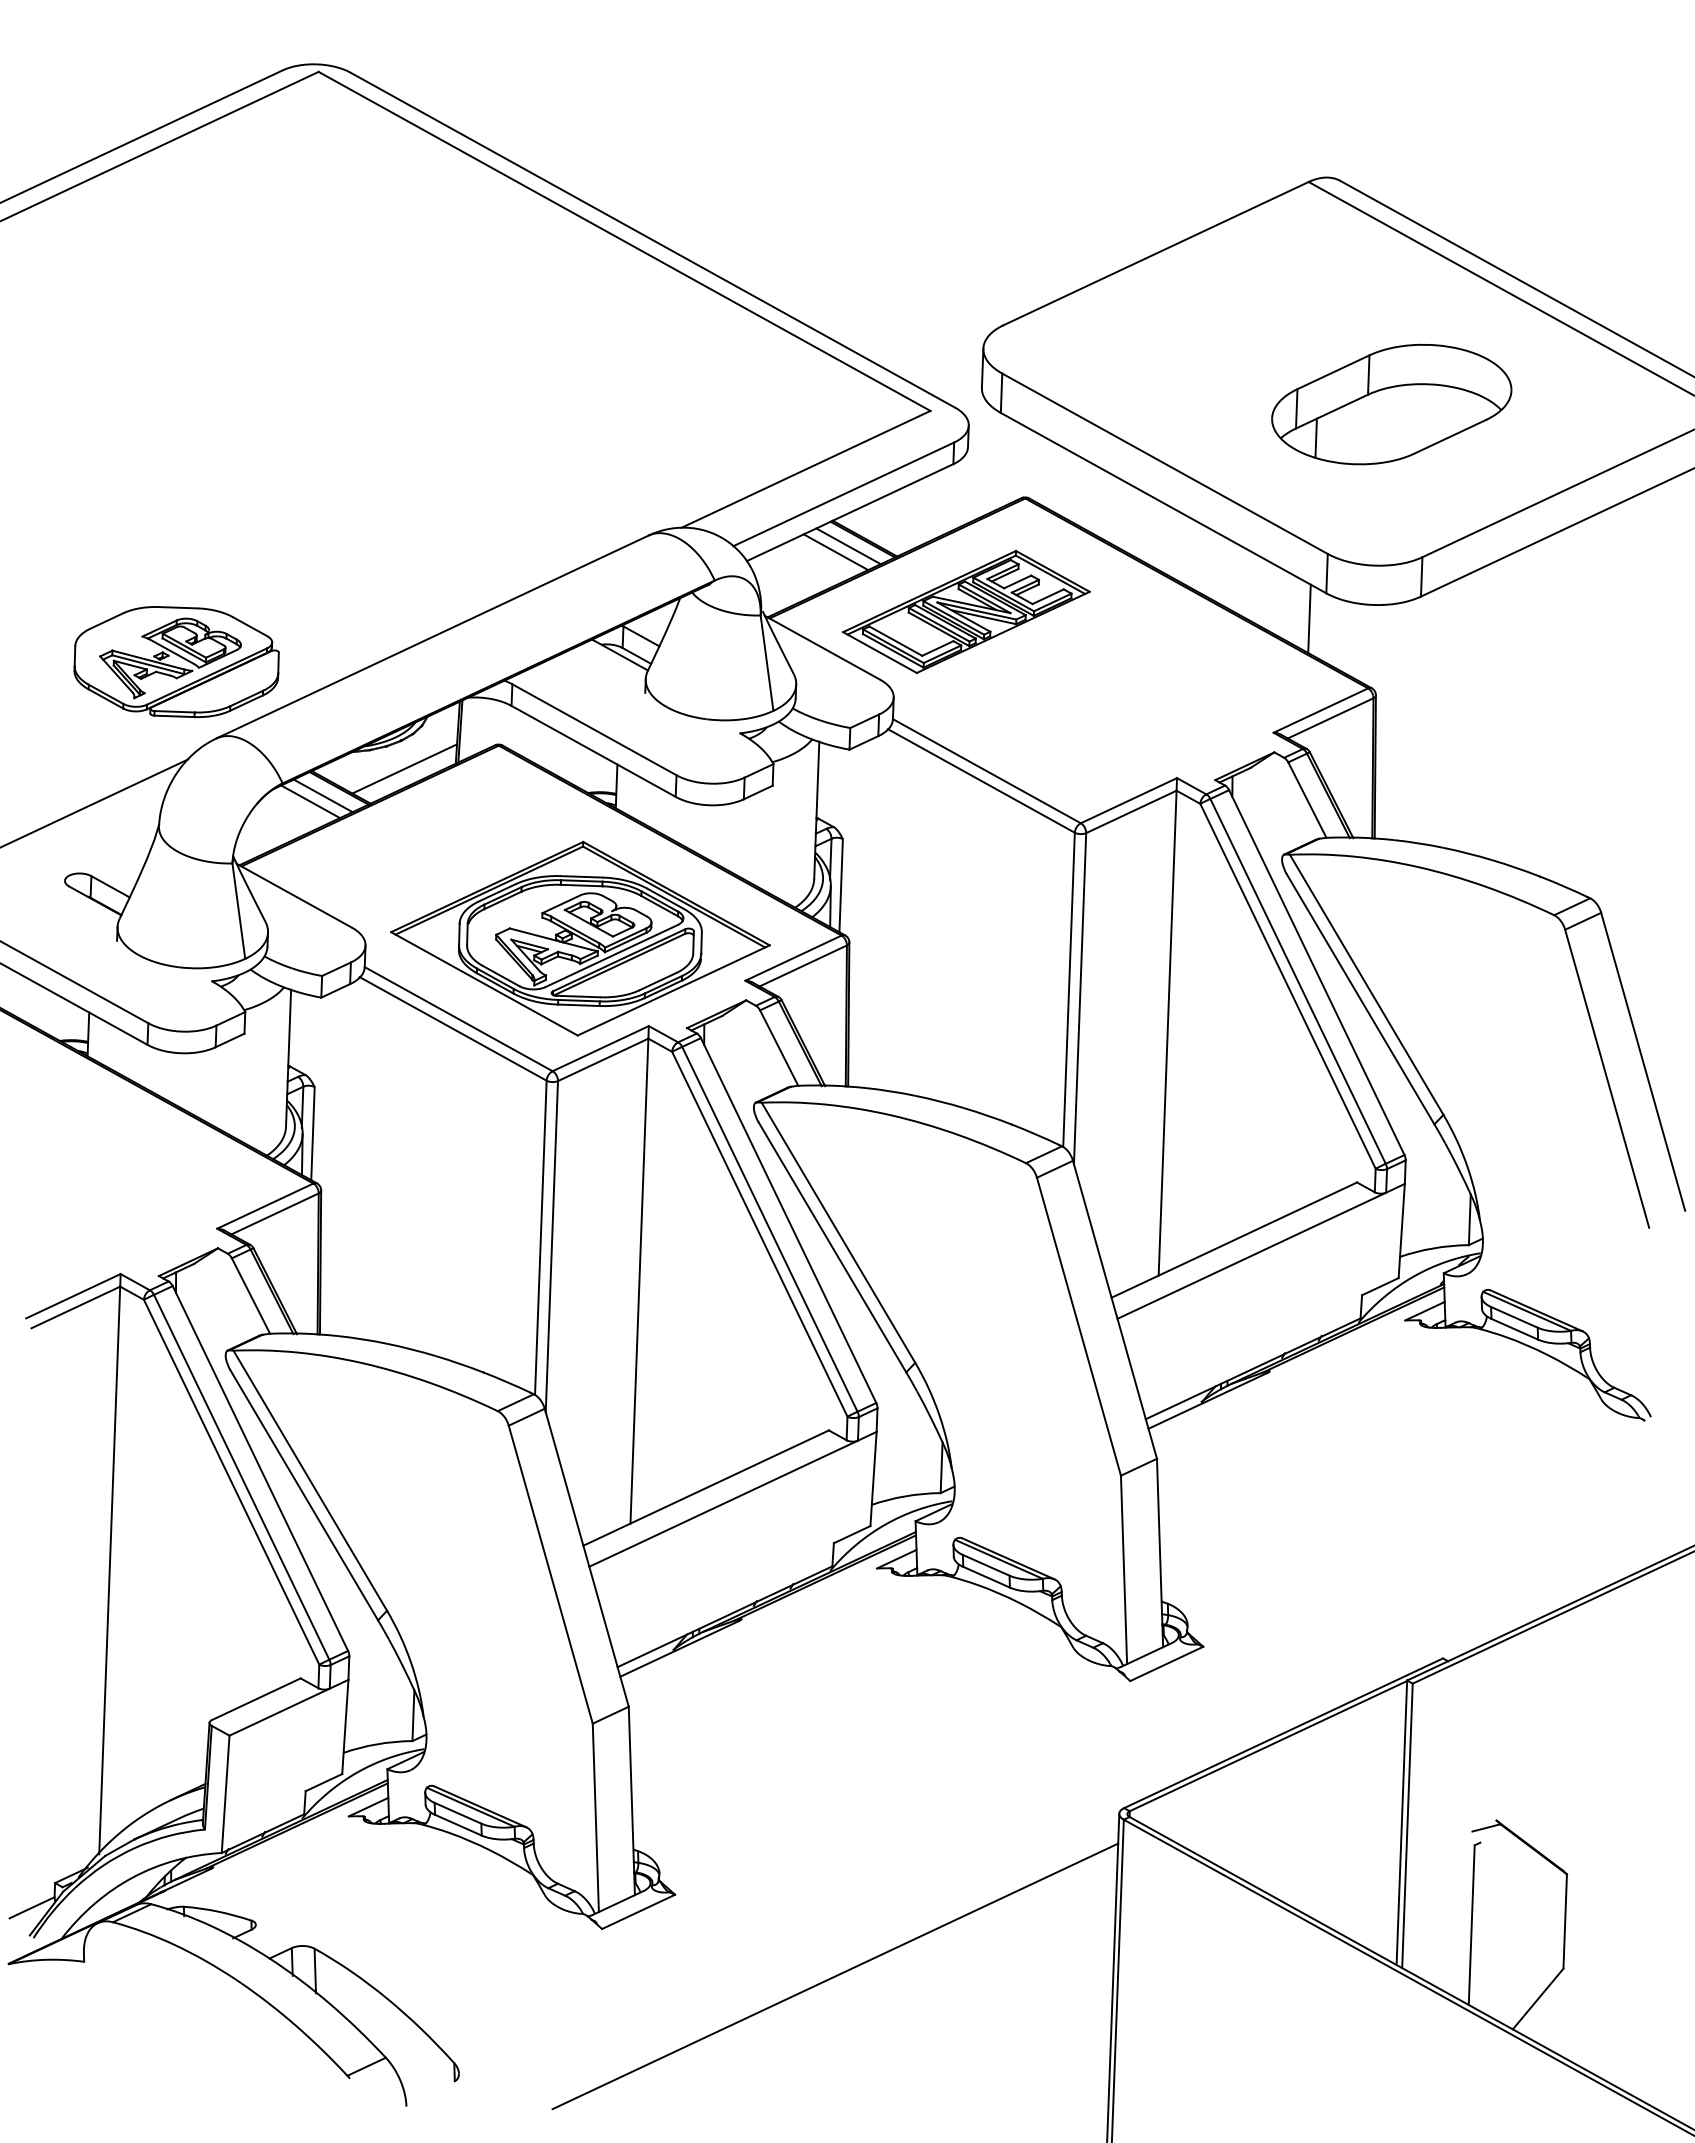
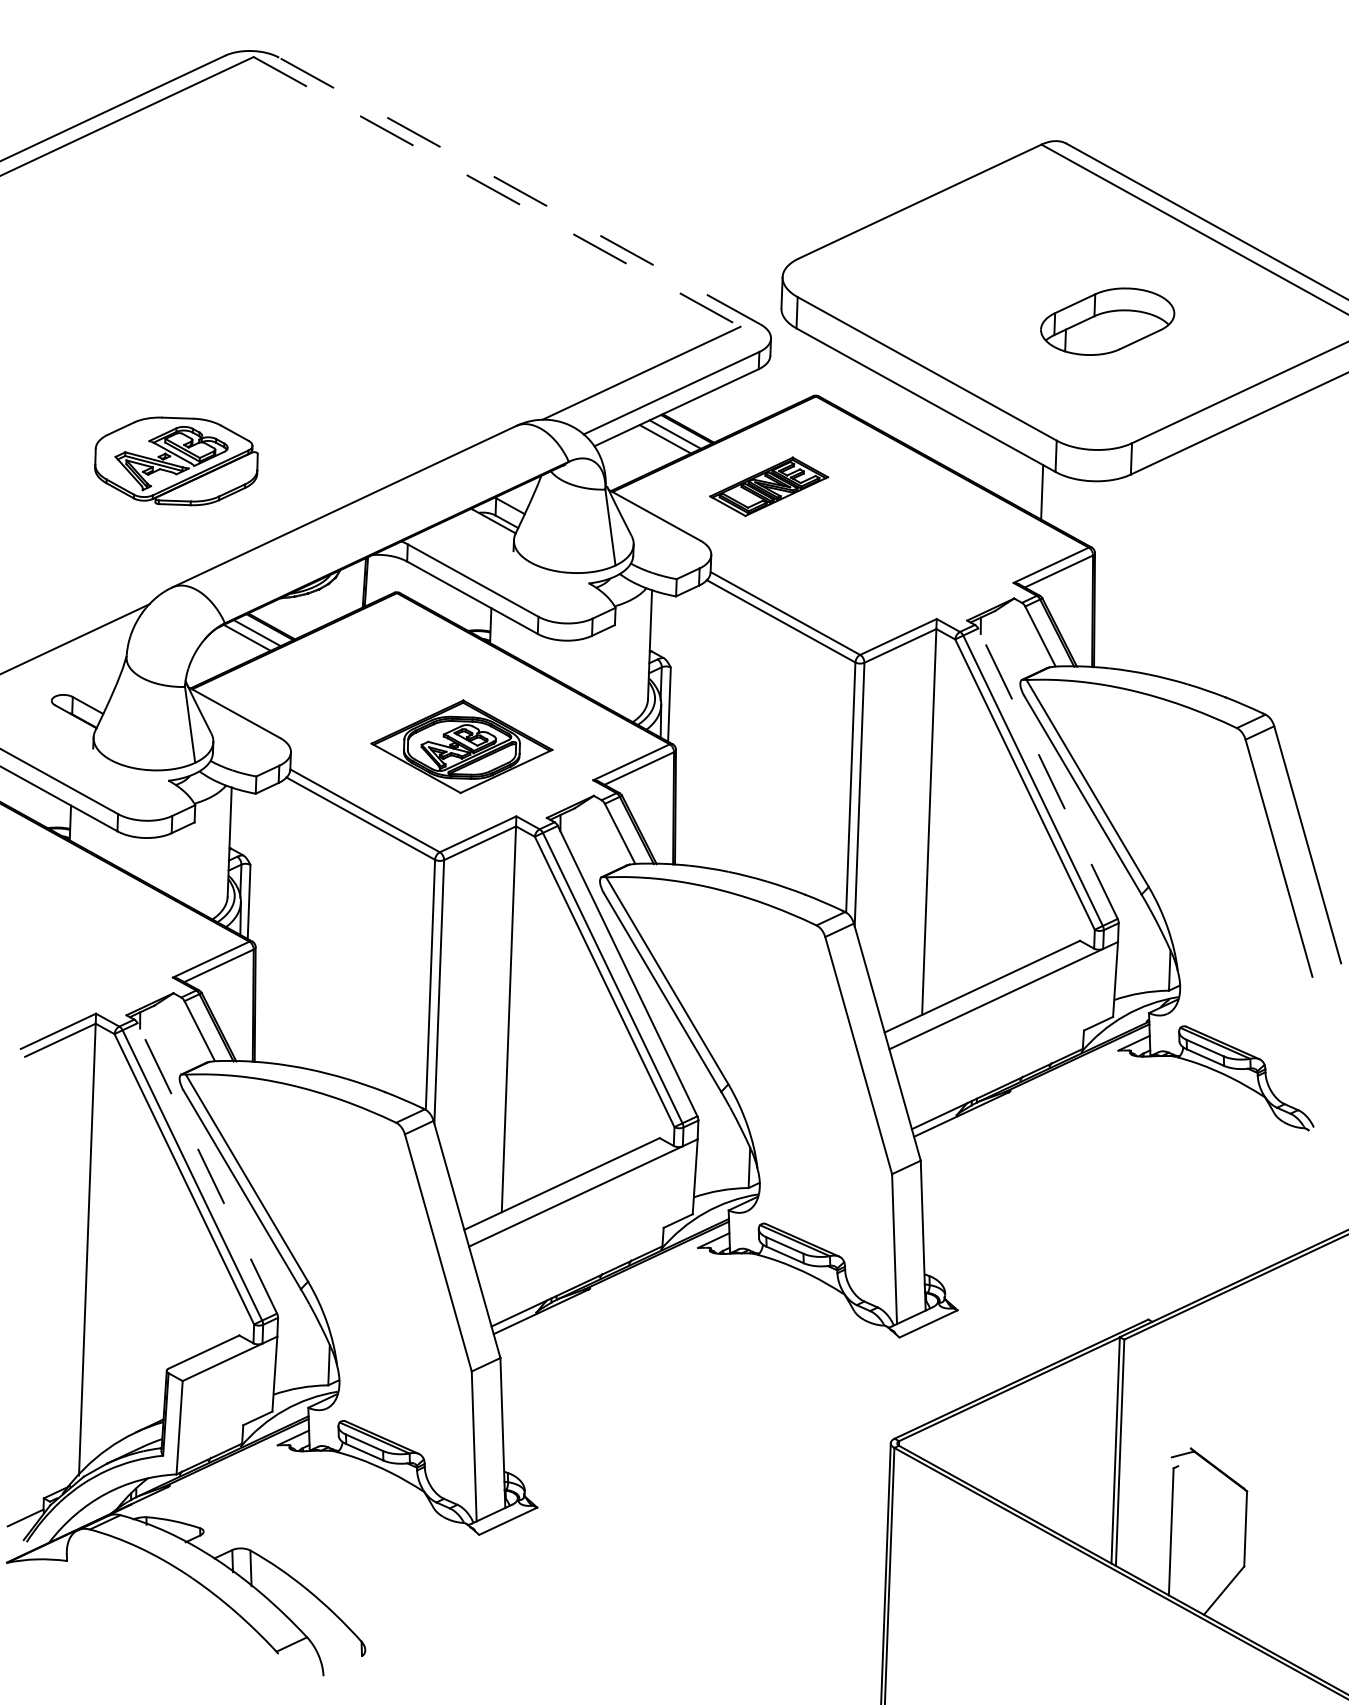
line: (652, 240) -> (519, 191), solid -> dashed
line: (624, 241) -> (497, 191), solid -> dashed
part: (1391, 404) -> (1107, 321), size x0.7
part: (966, 611) -> (769, 486), size x0.6
part: (176, 661) -> (176, 460), moved
line: (404, 768) -> (321, 611), removed
part: (580, 938) -> (462, 746), size x0.6
line: (1316, 972) -> (1047, 773), solid -> dashed
line: (260, 1468) -> (207, 1168), solid -> dashed
line: (835, 1976) -> (664, 1572), removed

